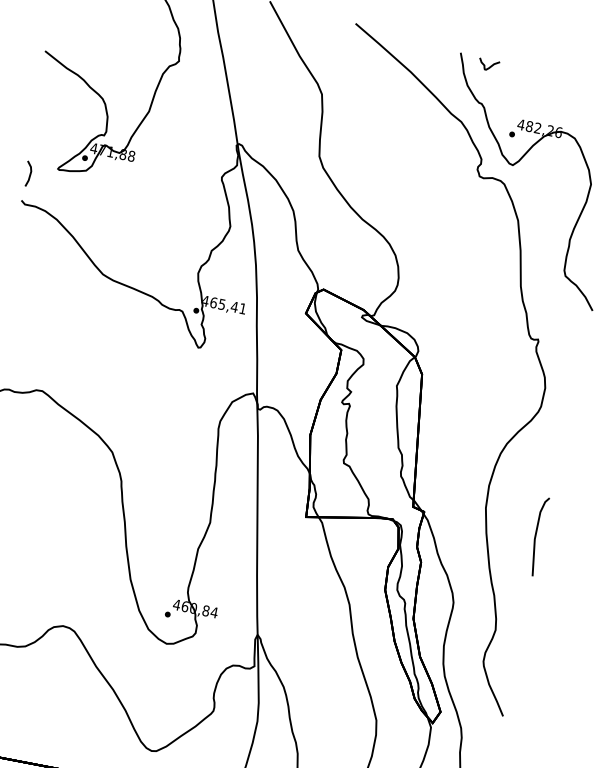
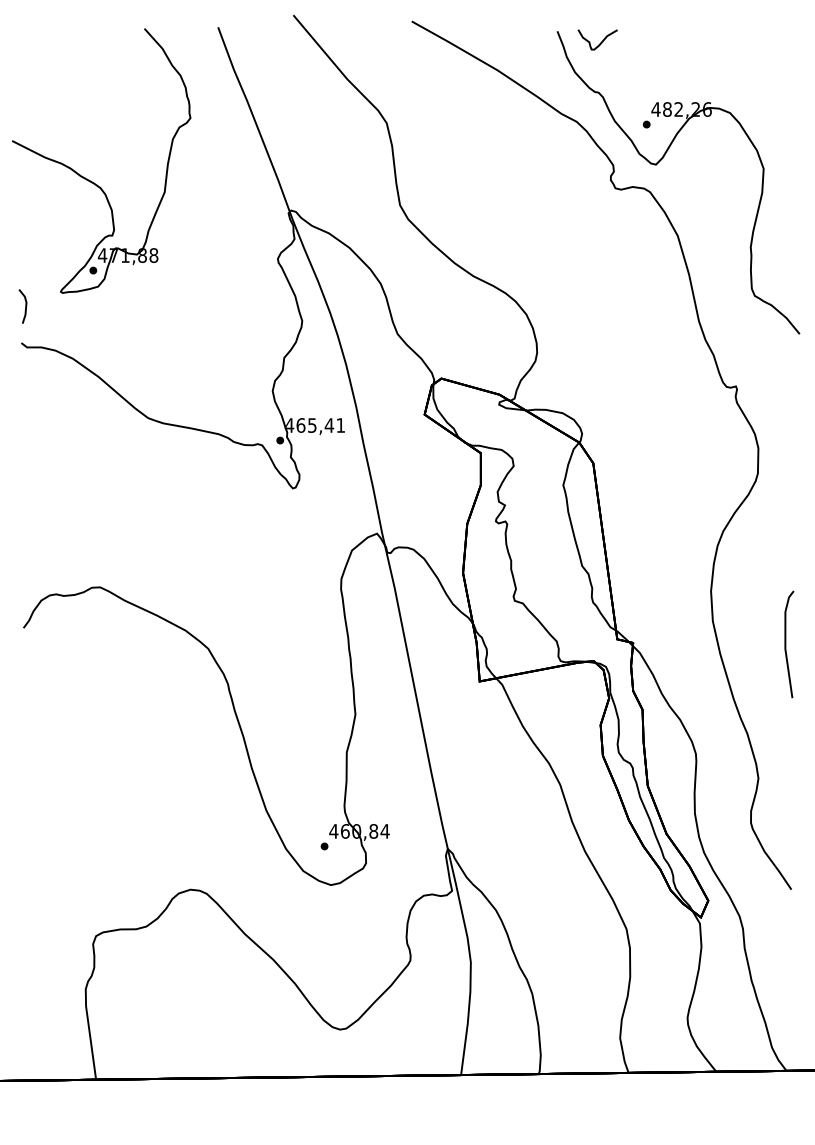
part: (488, 64) -> (597, 39), size x1.43

